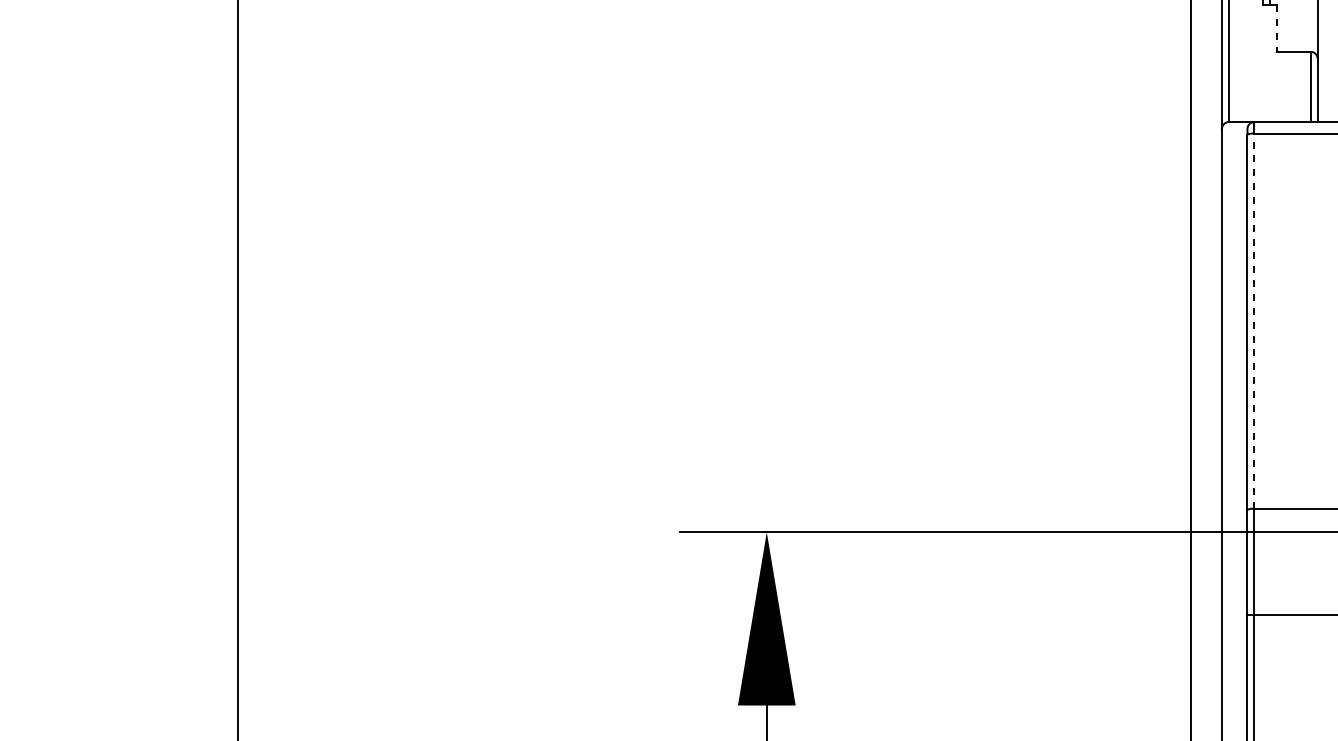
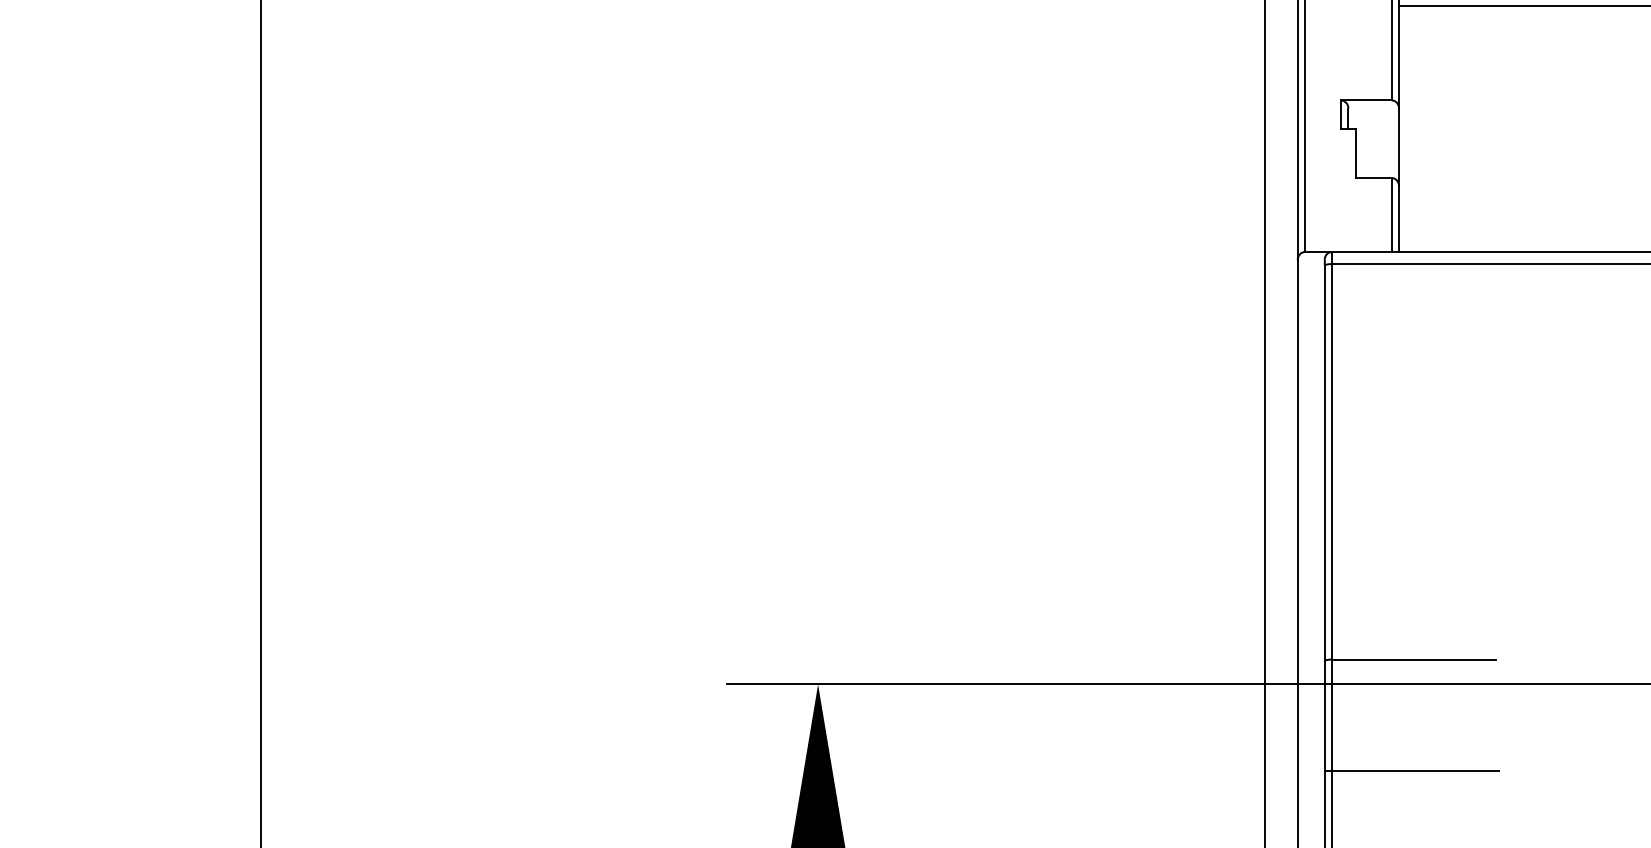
line: (1276, 28) -> (1355, 153), dashed -> solid
line: (1254, 320) -> (1332, 461), dashed -> solid

